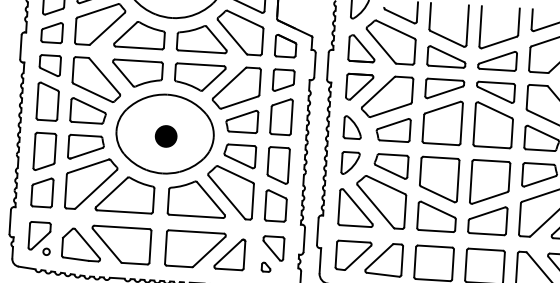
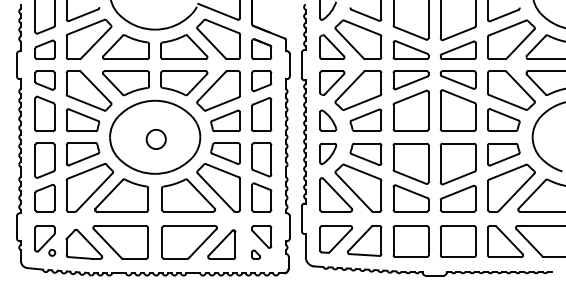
fill: (165, 136) -> (155, 139), removed

